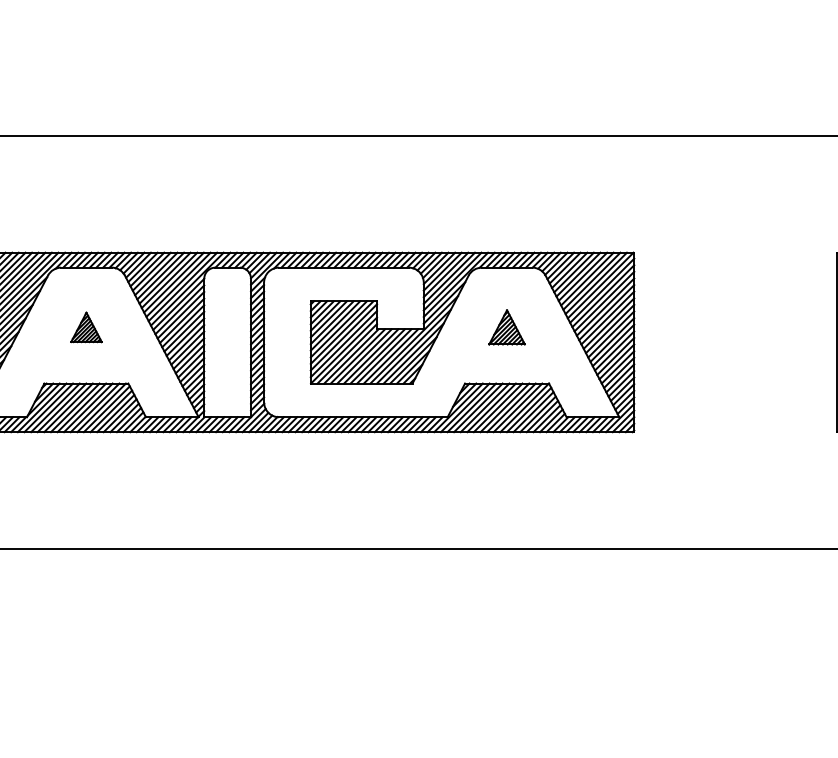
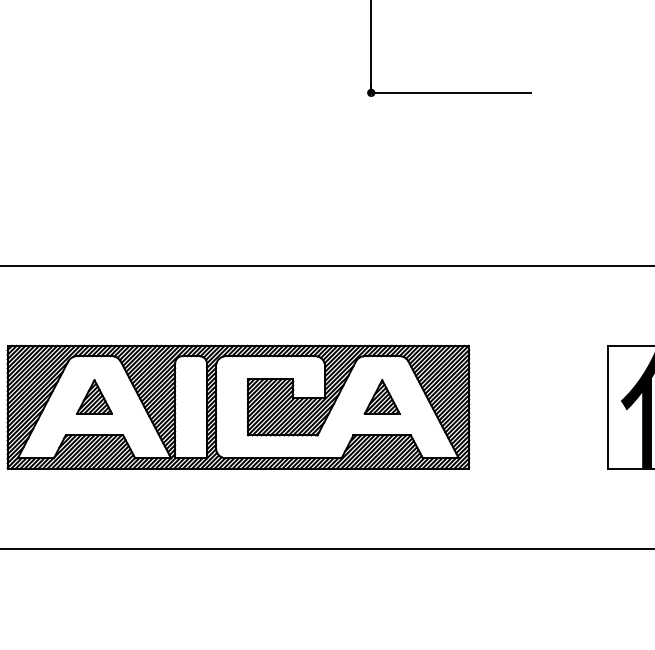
part: (86, 326) -> (94, 396), size x1.67
part: (506, 326) -> (381, 396), size x1.43

